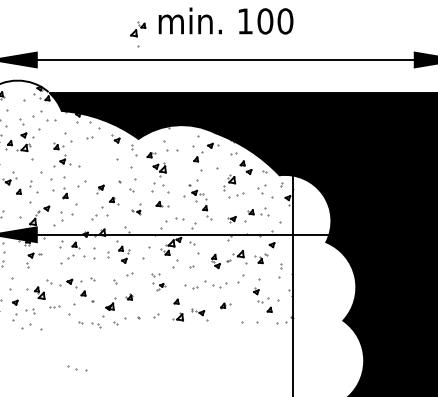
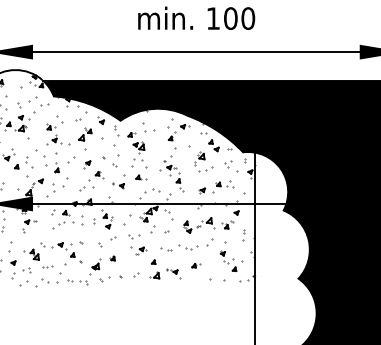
part: (138, 33) -> (85, 138), moved
part: (136, 208) -> (118, 181), size x1.67
part: (158, 281) -> (137, 244), size x1.43
part: (77, 367) -> (49, 280), moved

